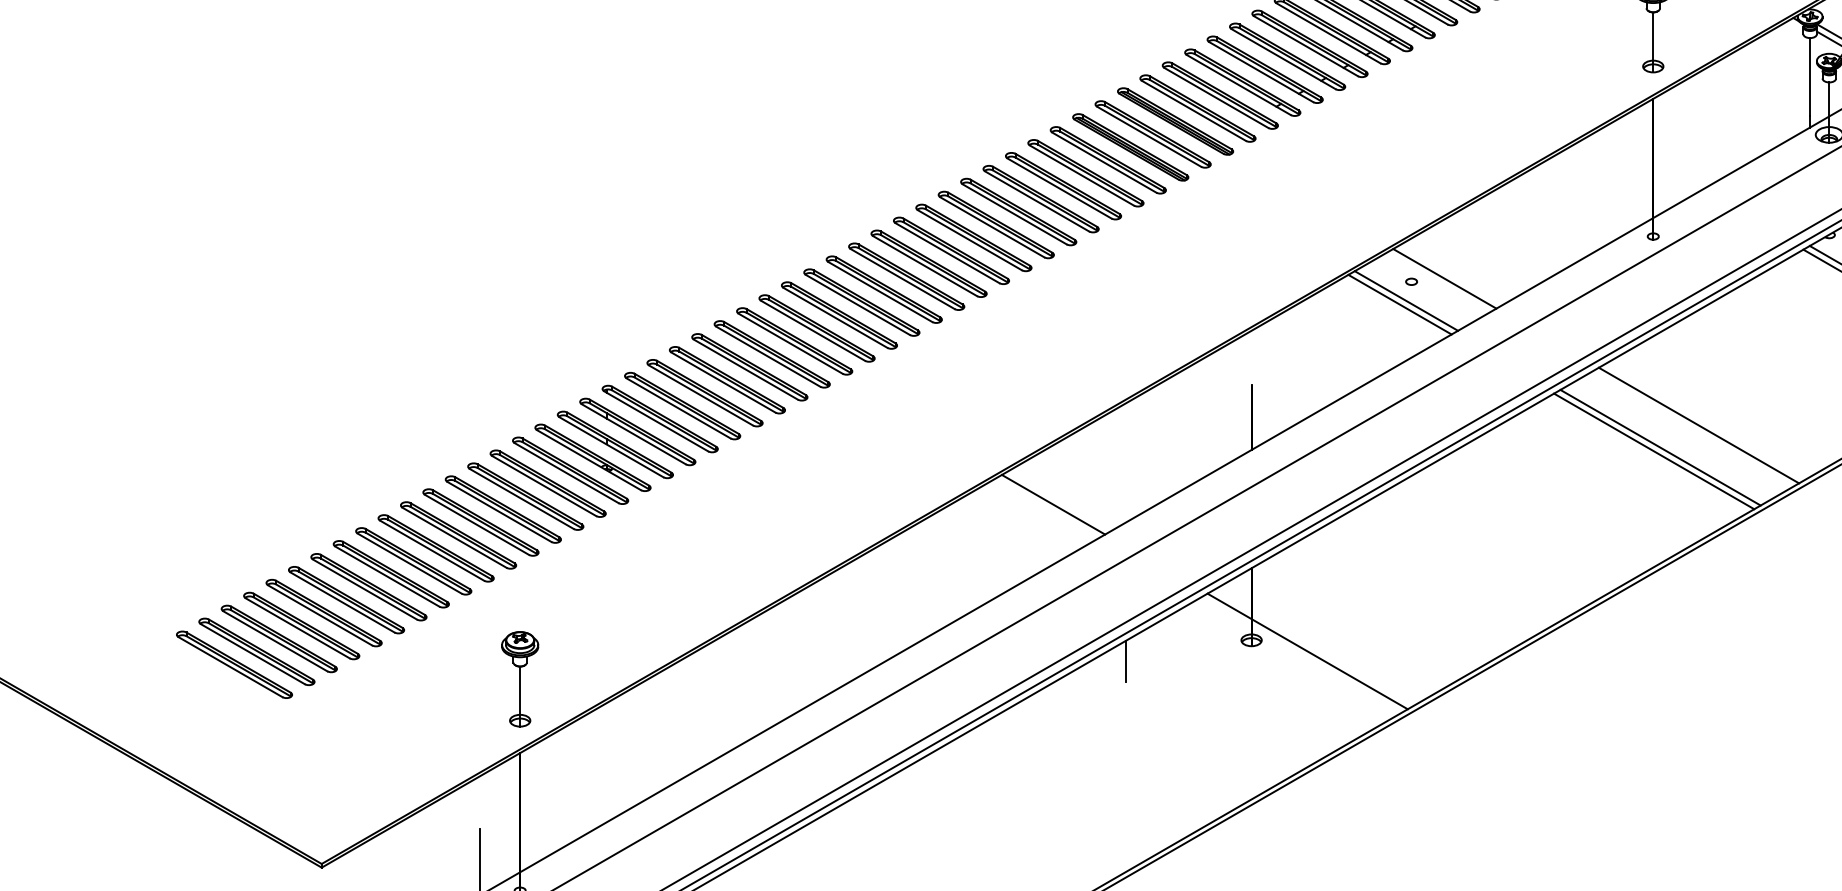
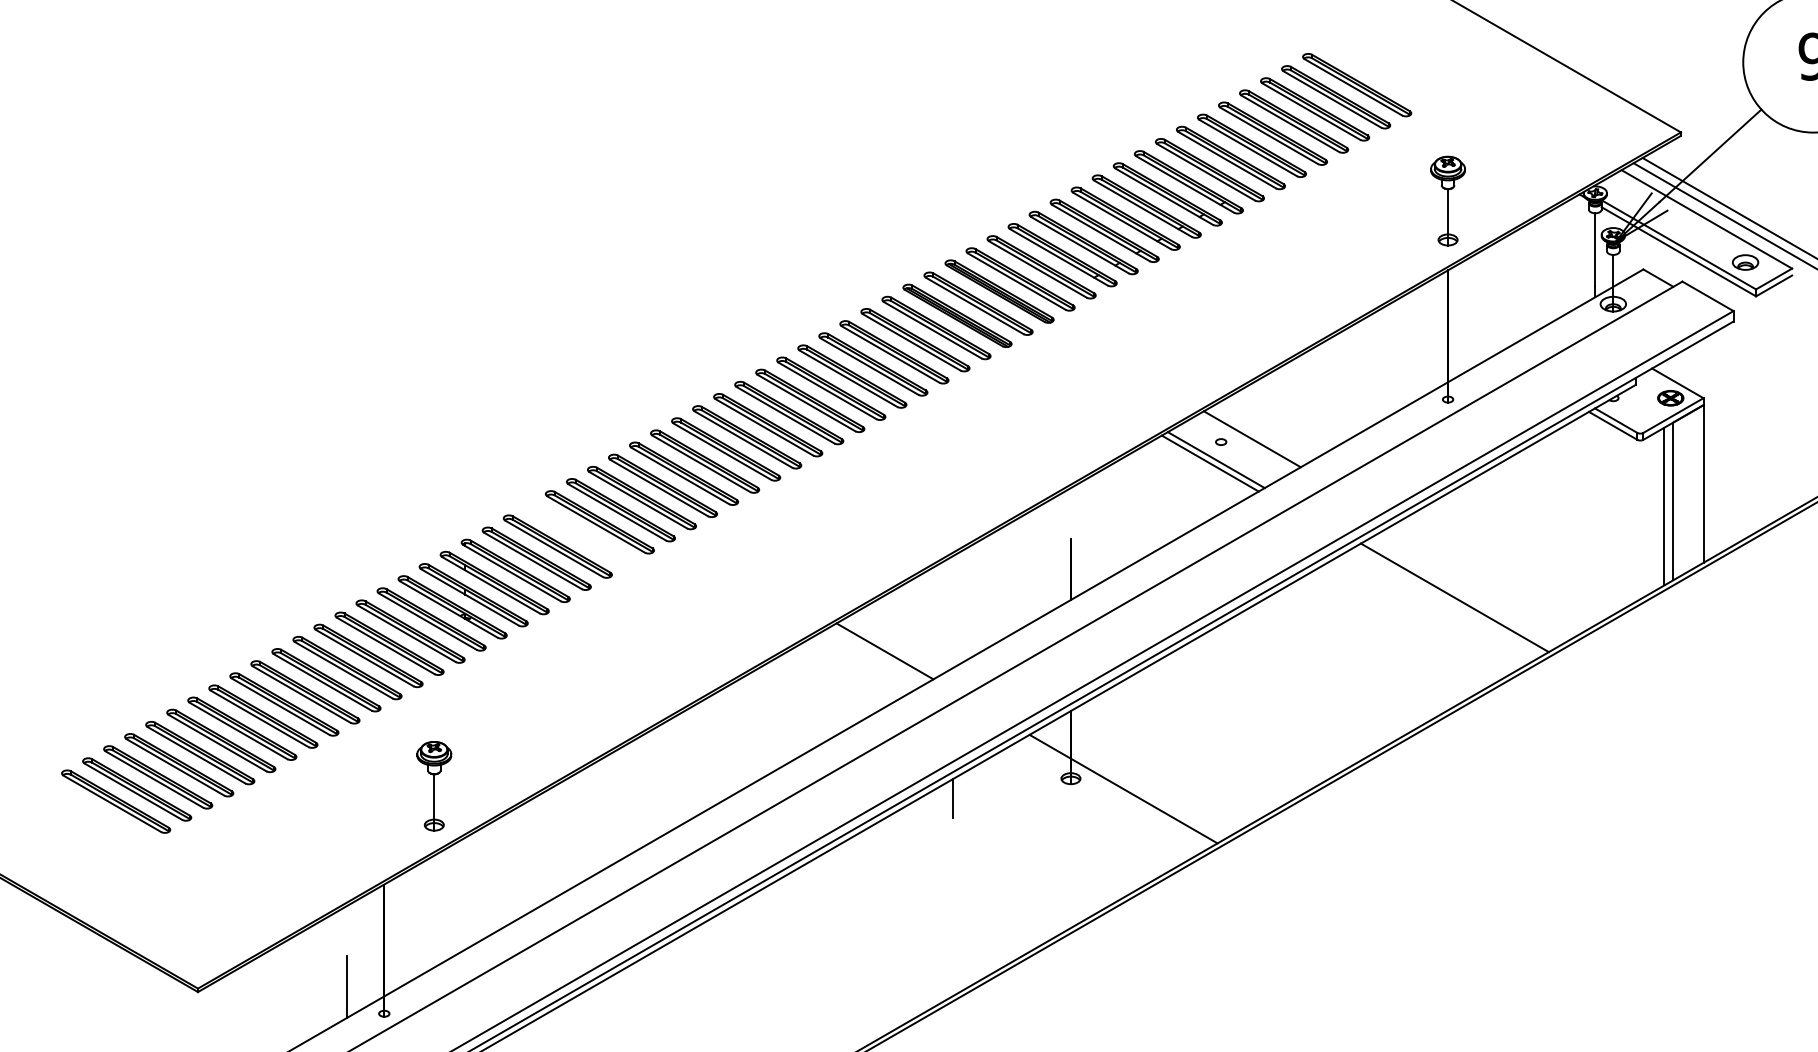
part: (727, 380) -> (578, 534), removed
line: (1698, 424) -> (1490, 576), removed
line: (1653, 451) -> (1448, 601), removed
part: (520, 679) -> (434, 786), moved

